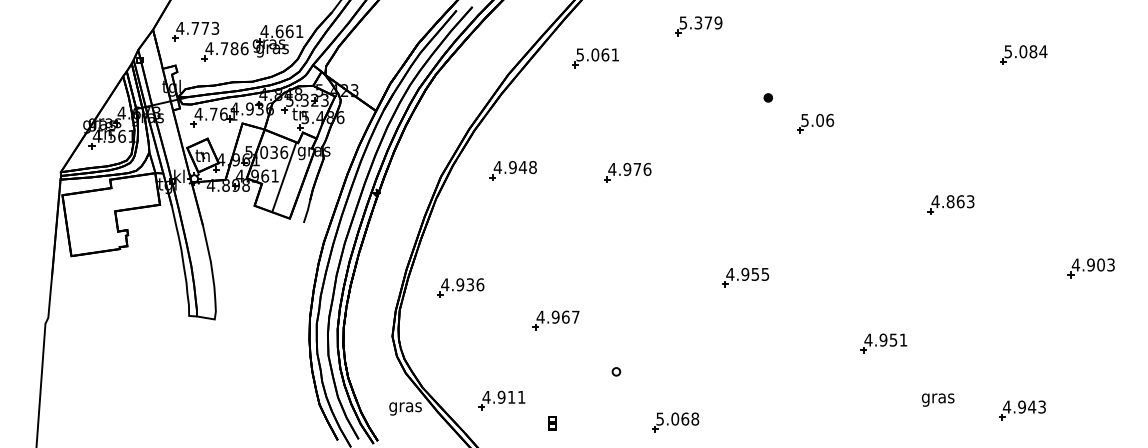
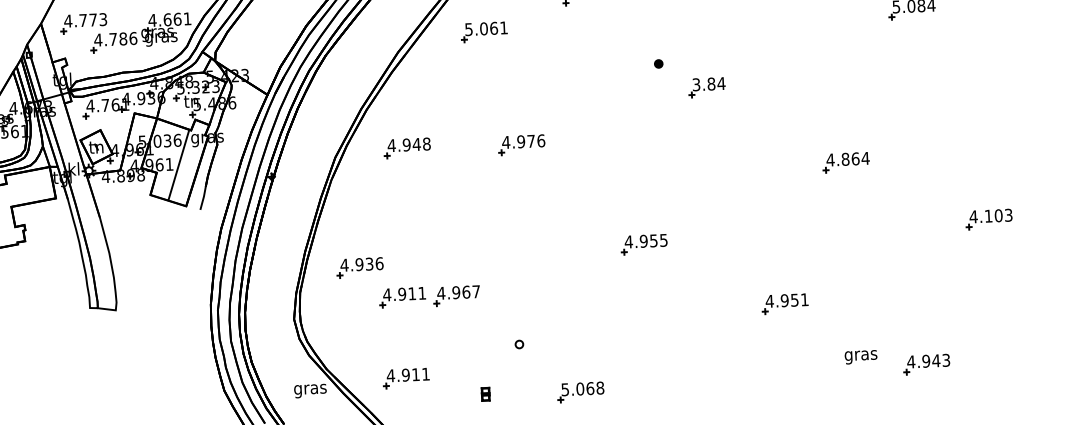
text: (817, 119) -> (708, 83), 5.06 -> 3.84
text: (970, 201) -> (865, 158), 4.863 -> 4.864
text: (1090, 264) -> (988, 215), 4.903 -> 4.103
part: (501, 319) -> (402, 297), added
text: (937, 399) -> (860, 356), moved
part: (552, 423) -> (485, 394), moved

